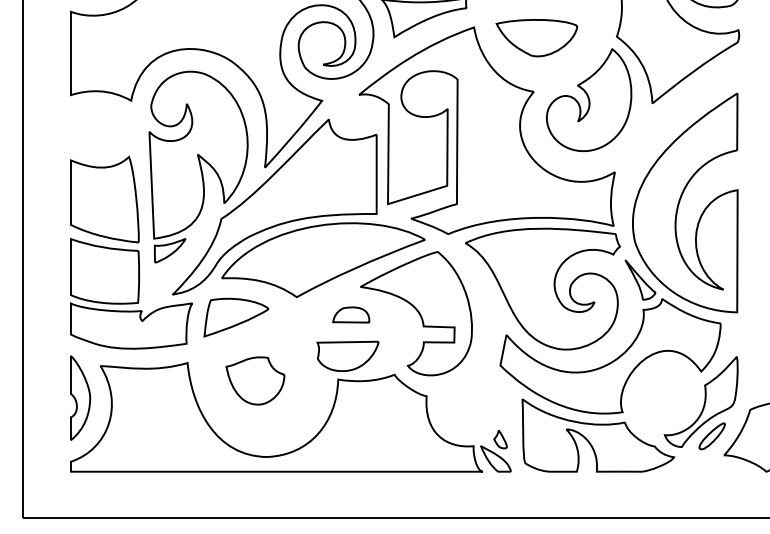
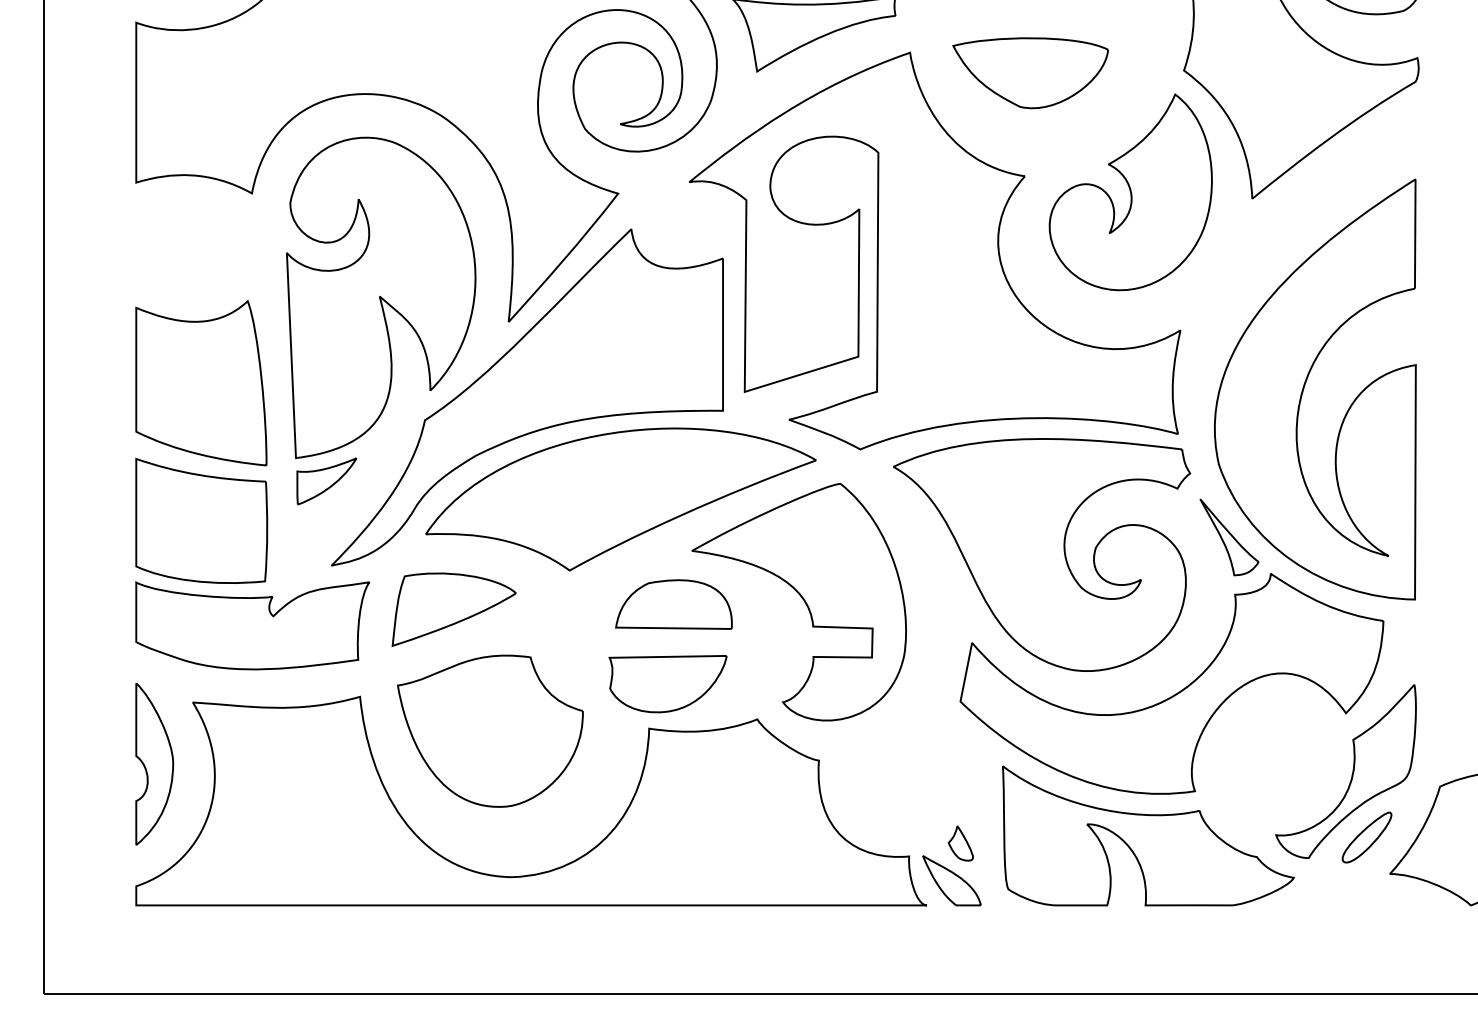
part: (351, 314) -> (674, 603), size x1.67
part: (255, 380) -> (490, 730), size x1.67

